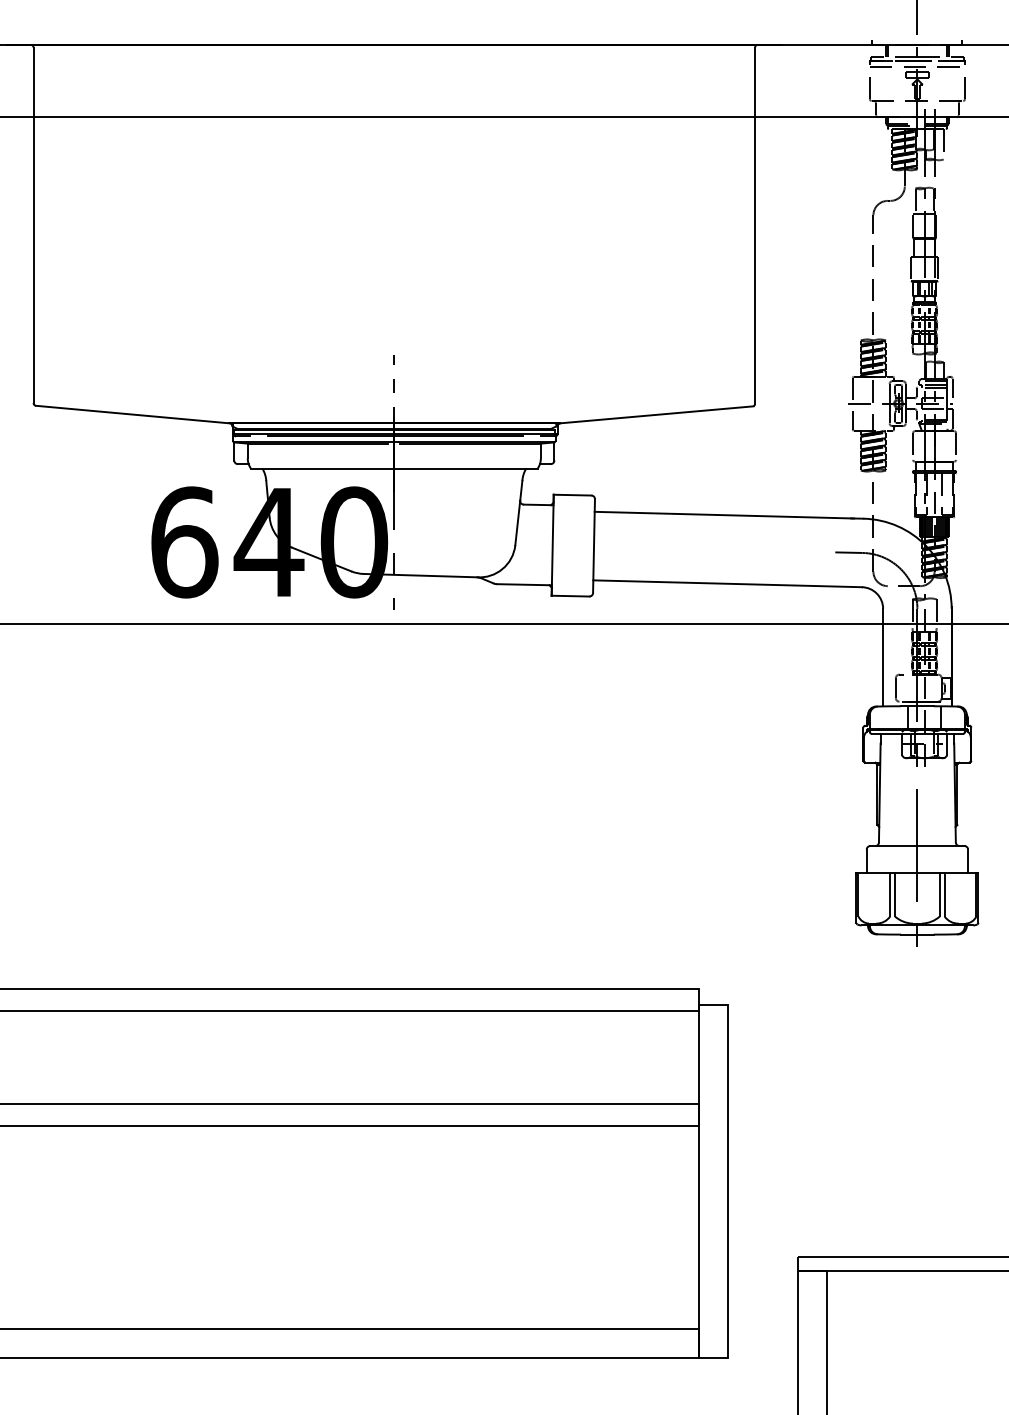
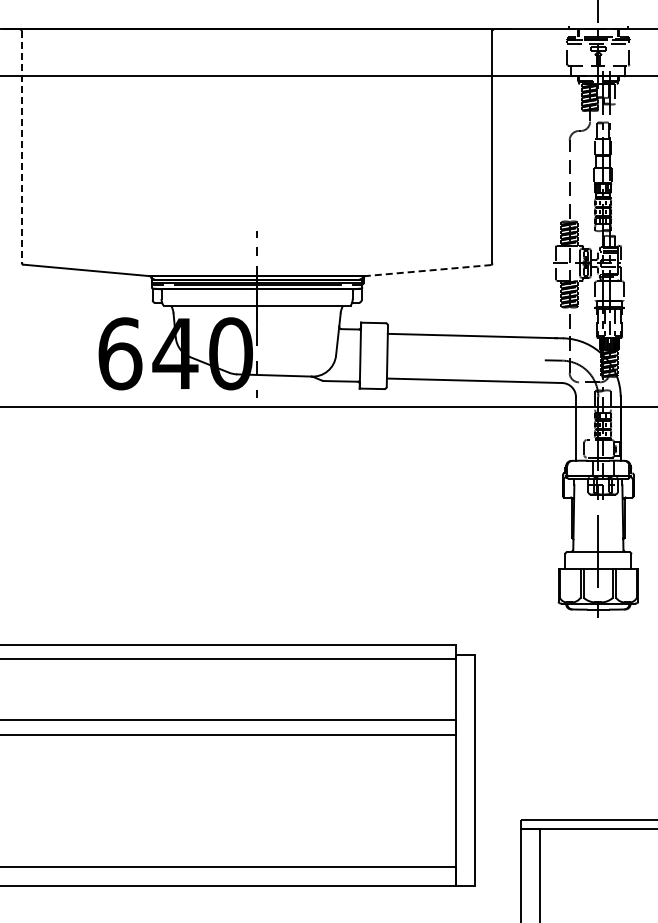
line: (33, 224) -> (21, 146), solid -> dashed
line: (655, 414) -> (427, 270), solid -> dashed

